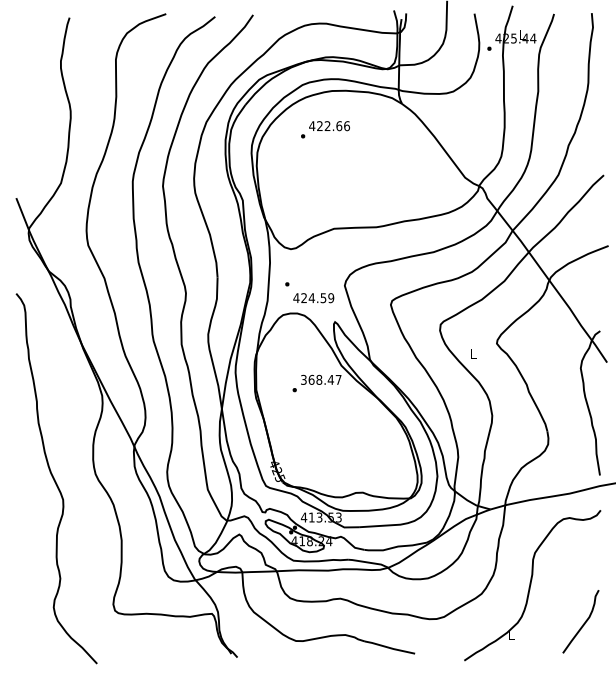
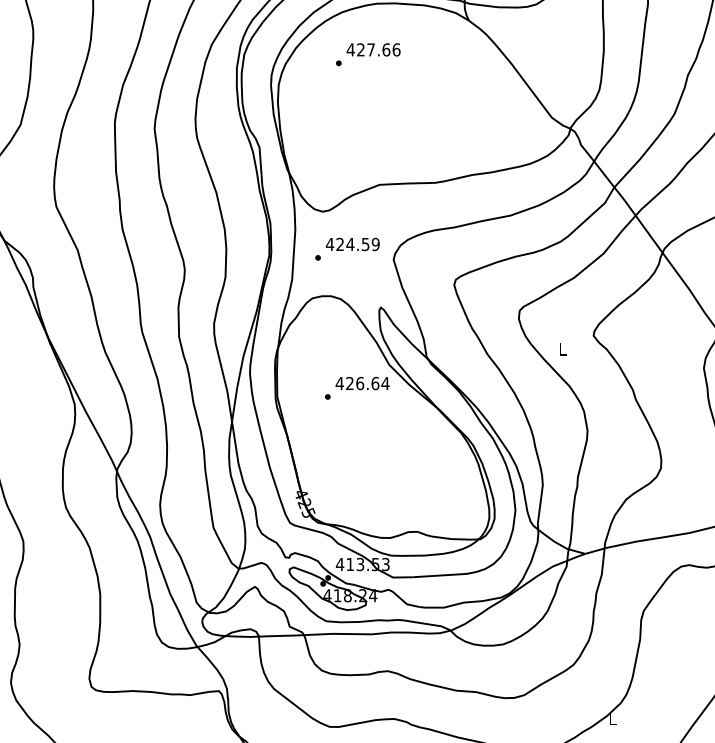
text: (327, 125) -> (370, 49), 422.66 -> 427.66
text: (313, 298) -> (352, 244), moved
text: (320, 379) -> (361, 383), 368.47 -> 426.64

